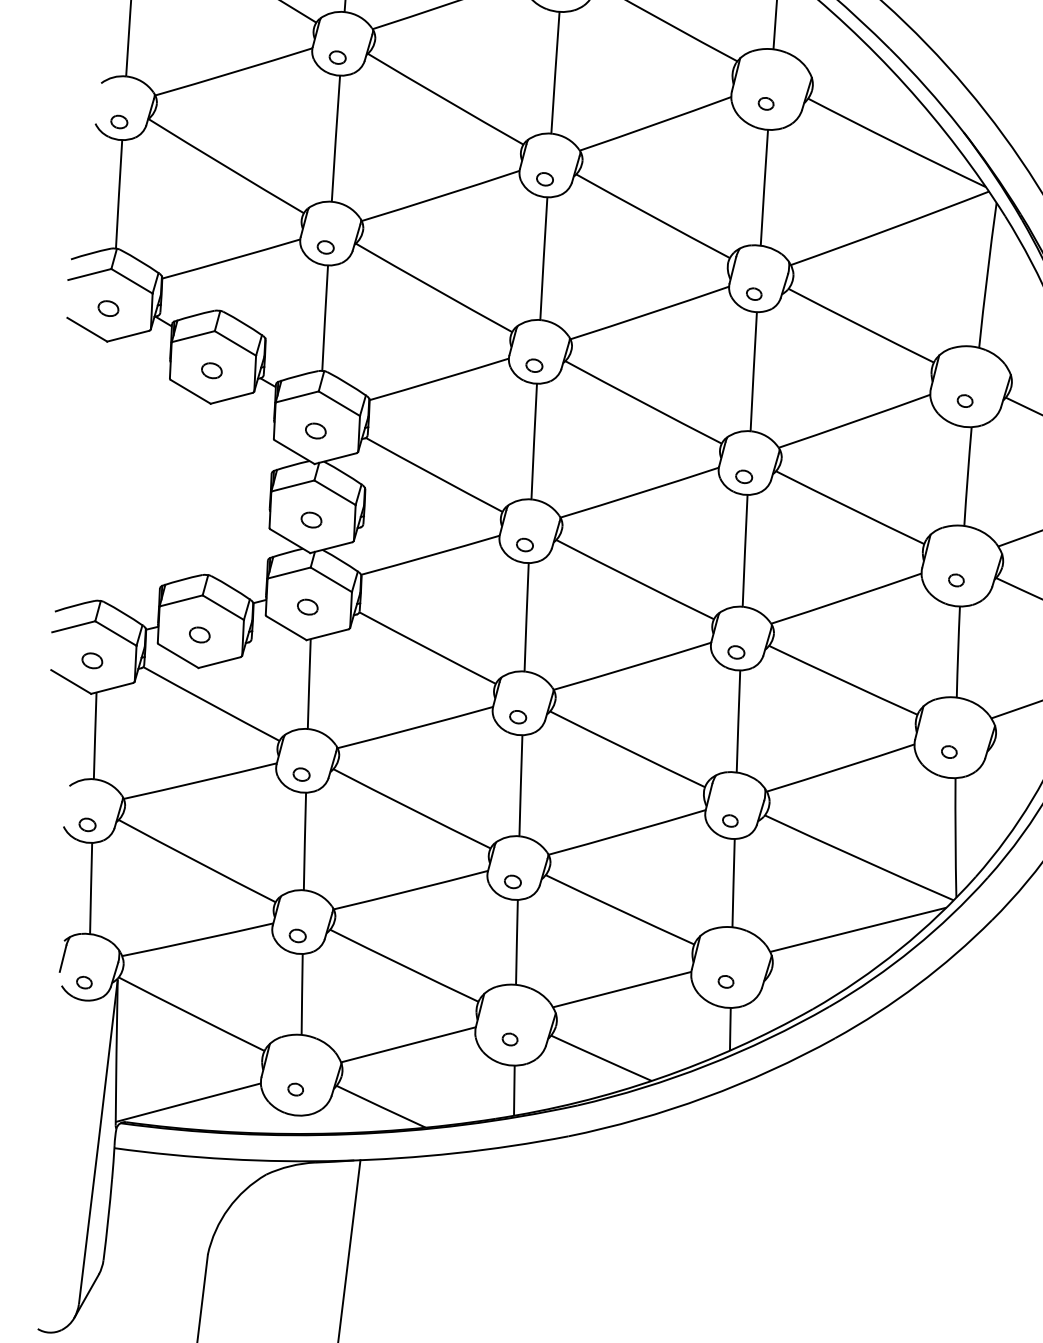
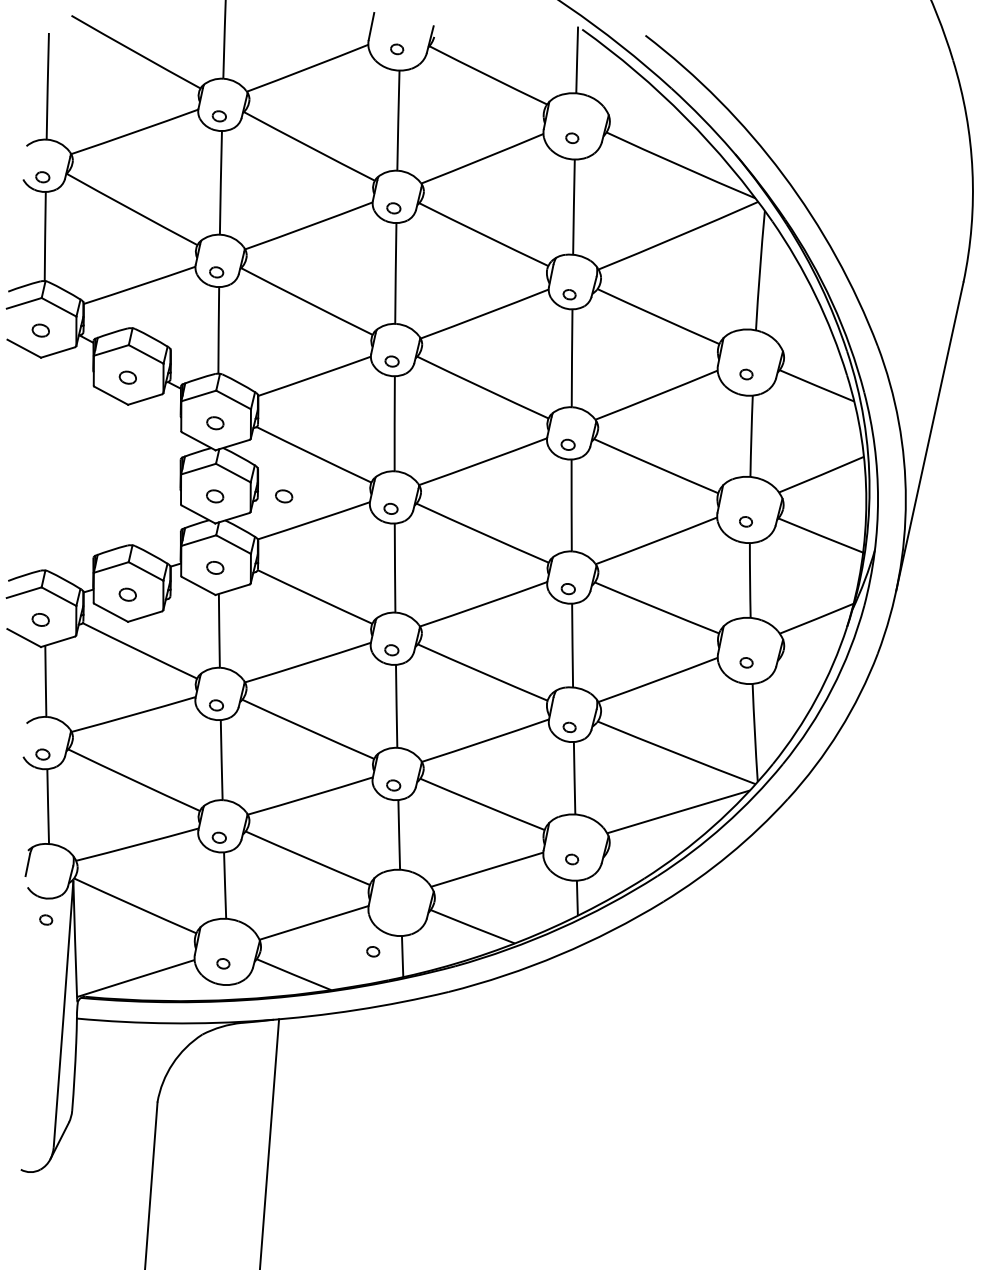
part: (395, 524) -> (284, 496), added
part: (84, 982) -> (46, 919), moved
part: (510, 1039) -> (373, 951), moved

